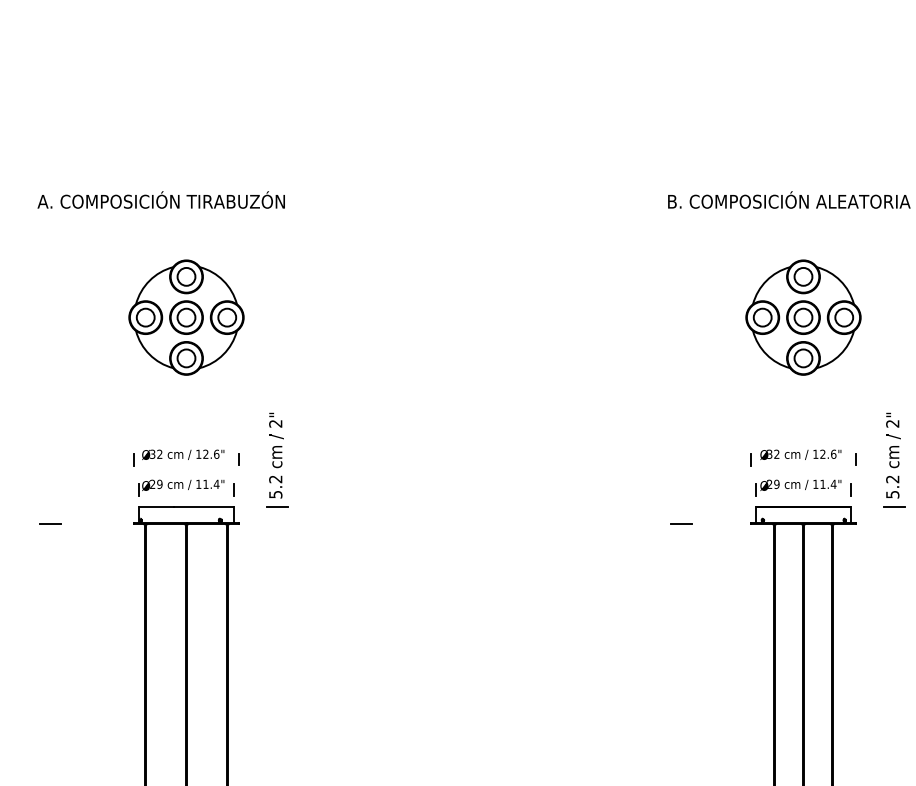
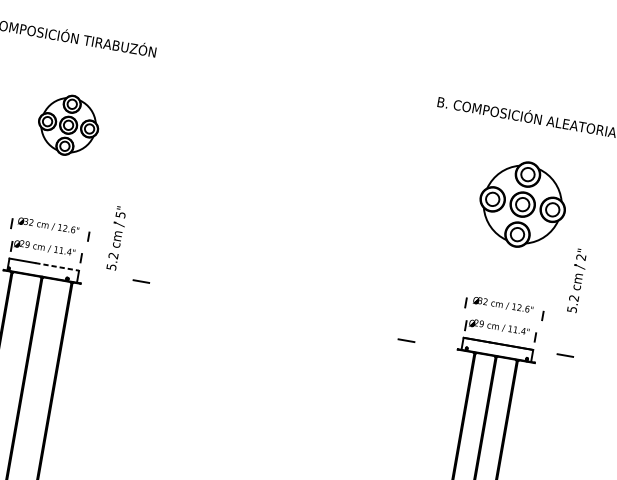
part: (186, 317) -> (68, 125), size x0.7
text: (275, 423) -> (120, 214), 2" -> 5"
part: (893, 455) -> (577, 280), moved
line: (203, 506) -> (56, 266), solid -> dashed
line: (277, 506) -> (141, 281), moved

